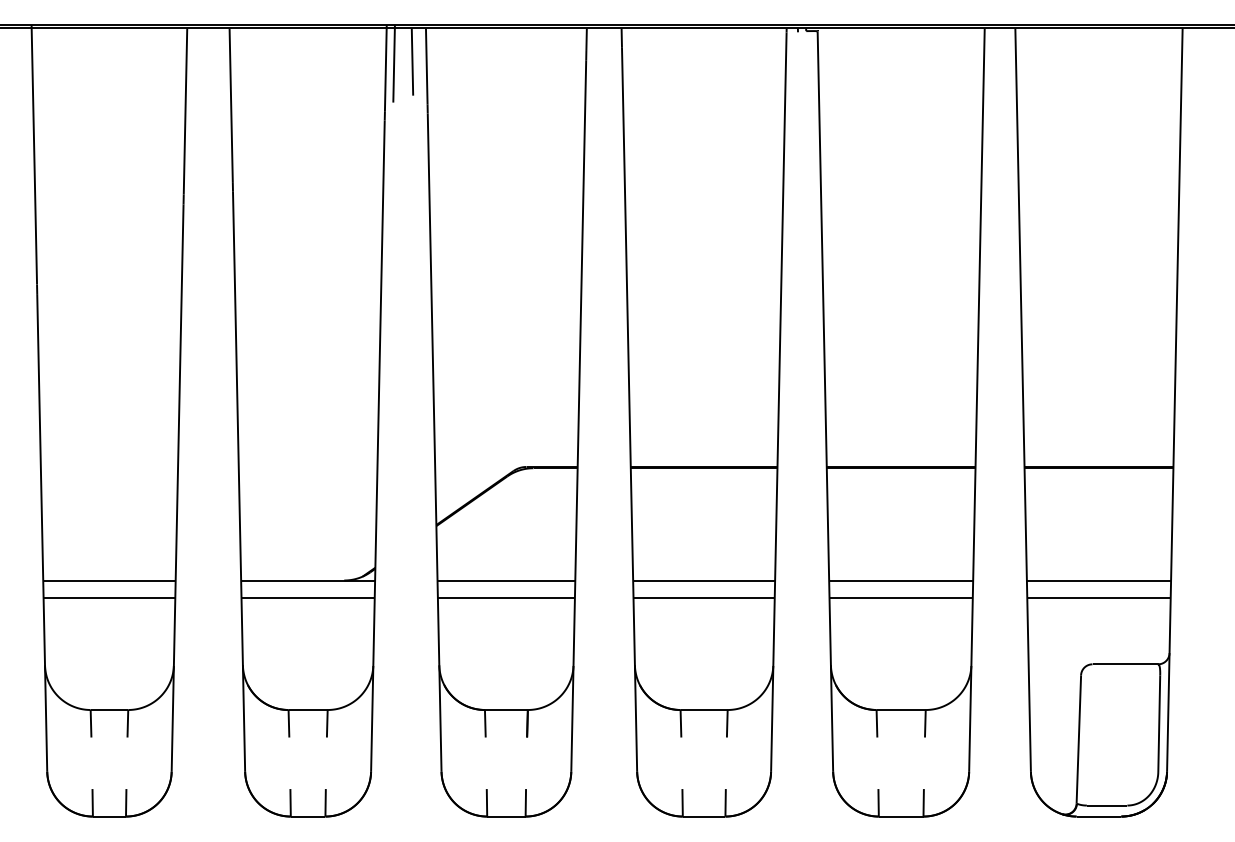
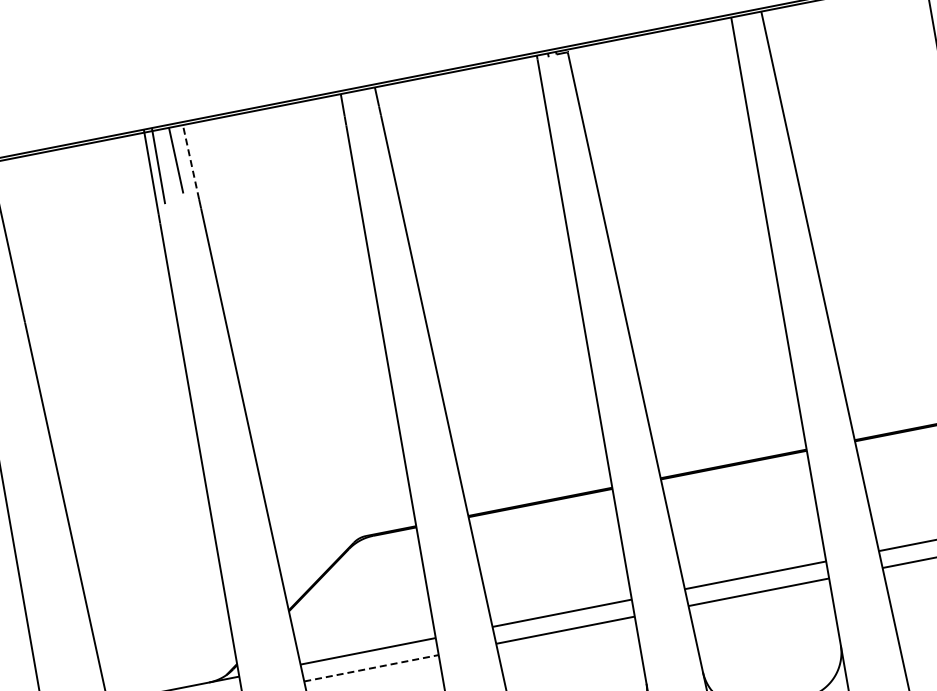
line: (426, 66) -> (190, 162), solid -> dashed
line: (506, 597) -> (371, 667), solid -> dashed

